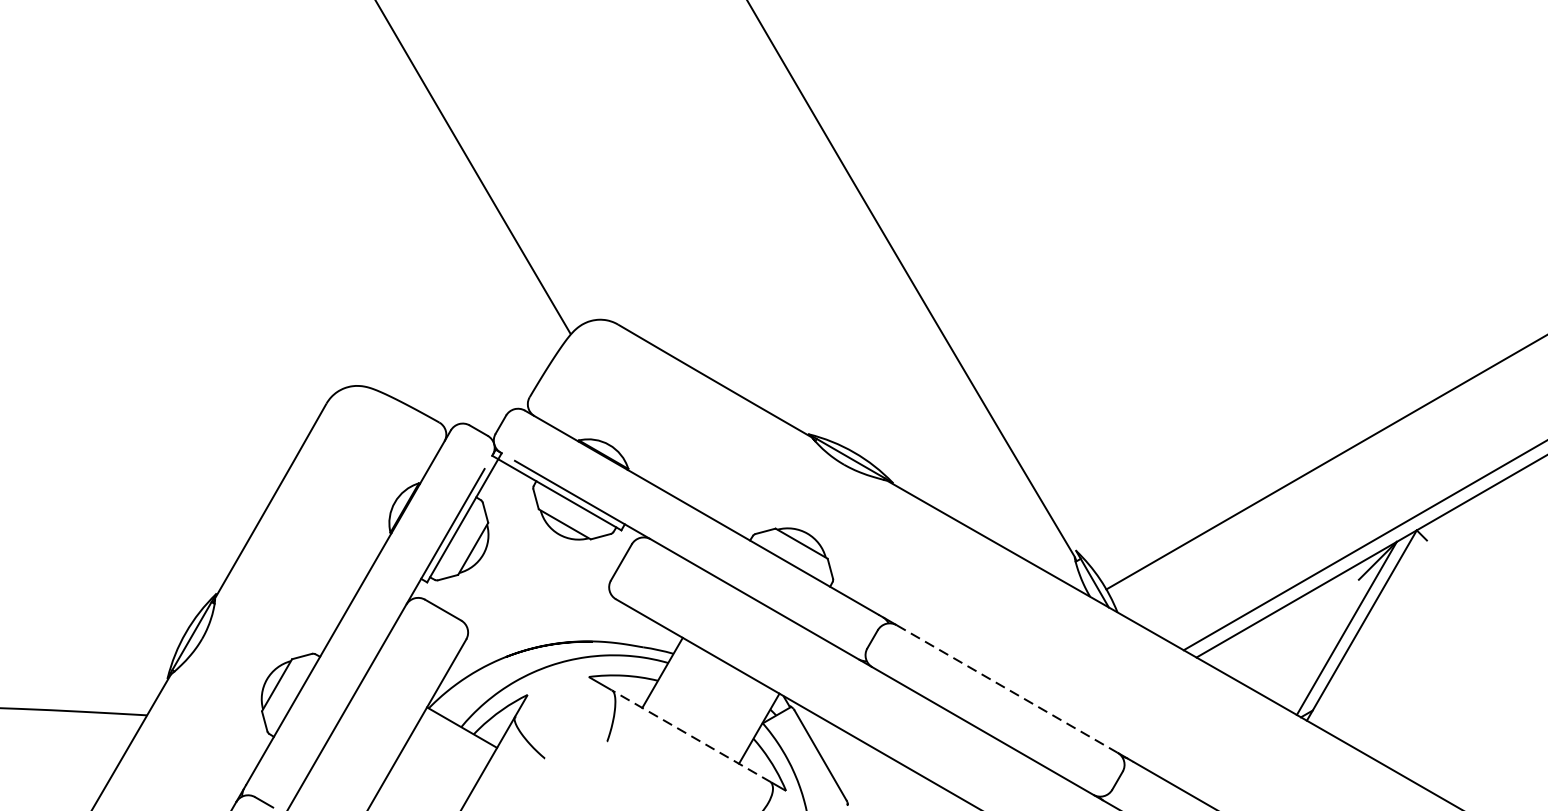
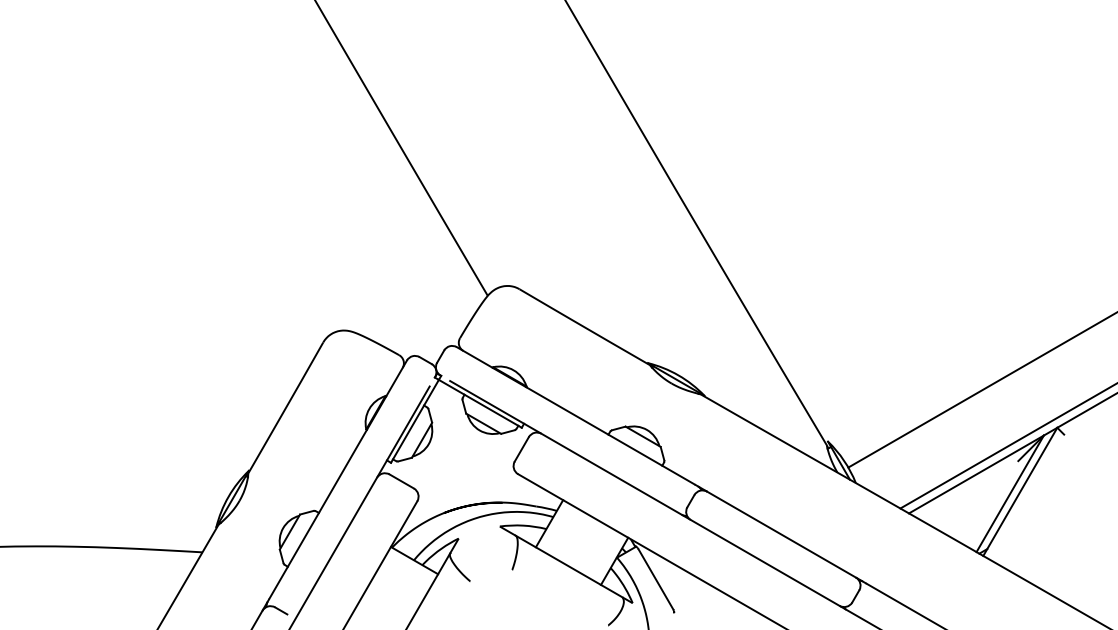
line: (1007, 688) -> (781, 534), dashed -> solid
line: (692, 736) -> (569, 566), dashed -> solid

